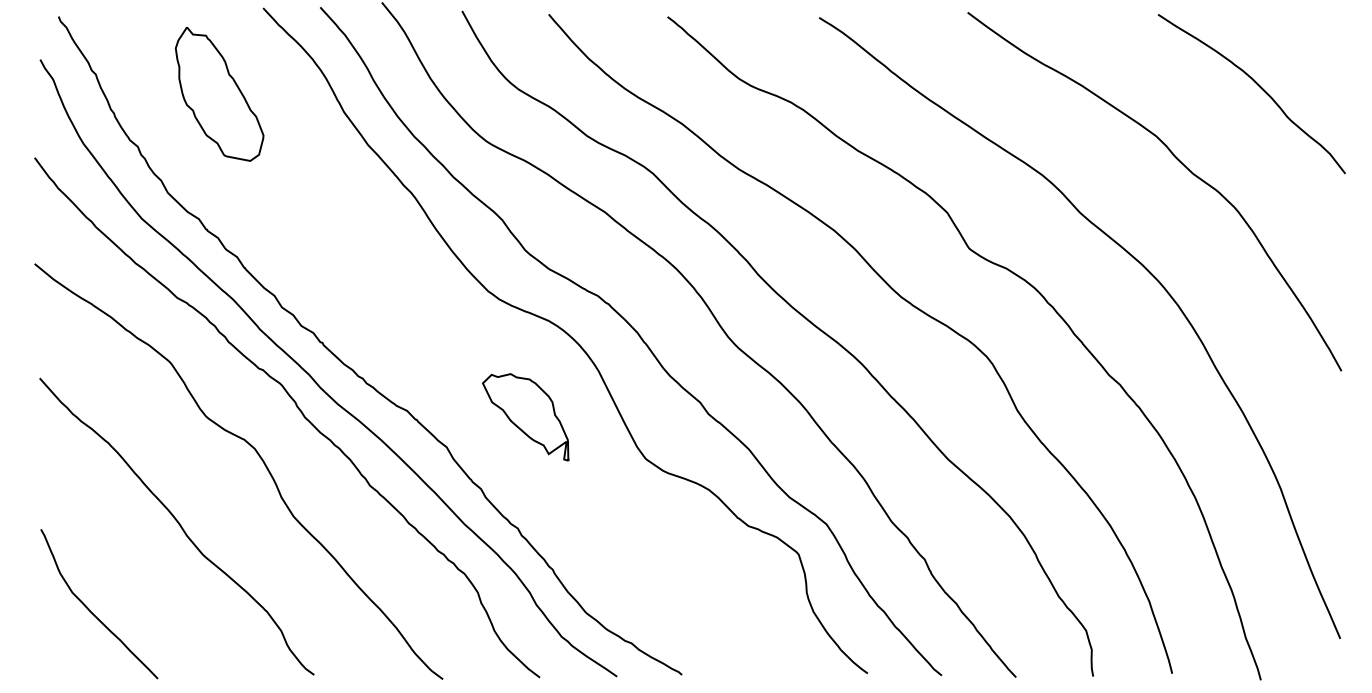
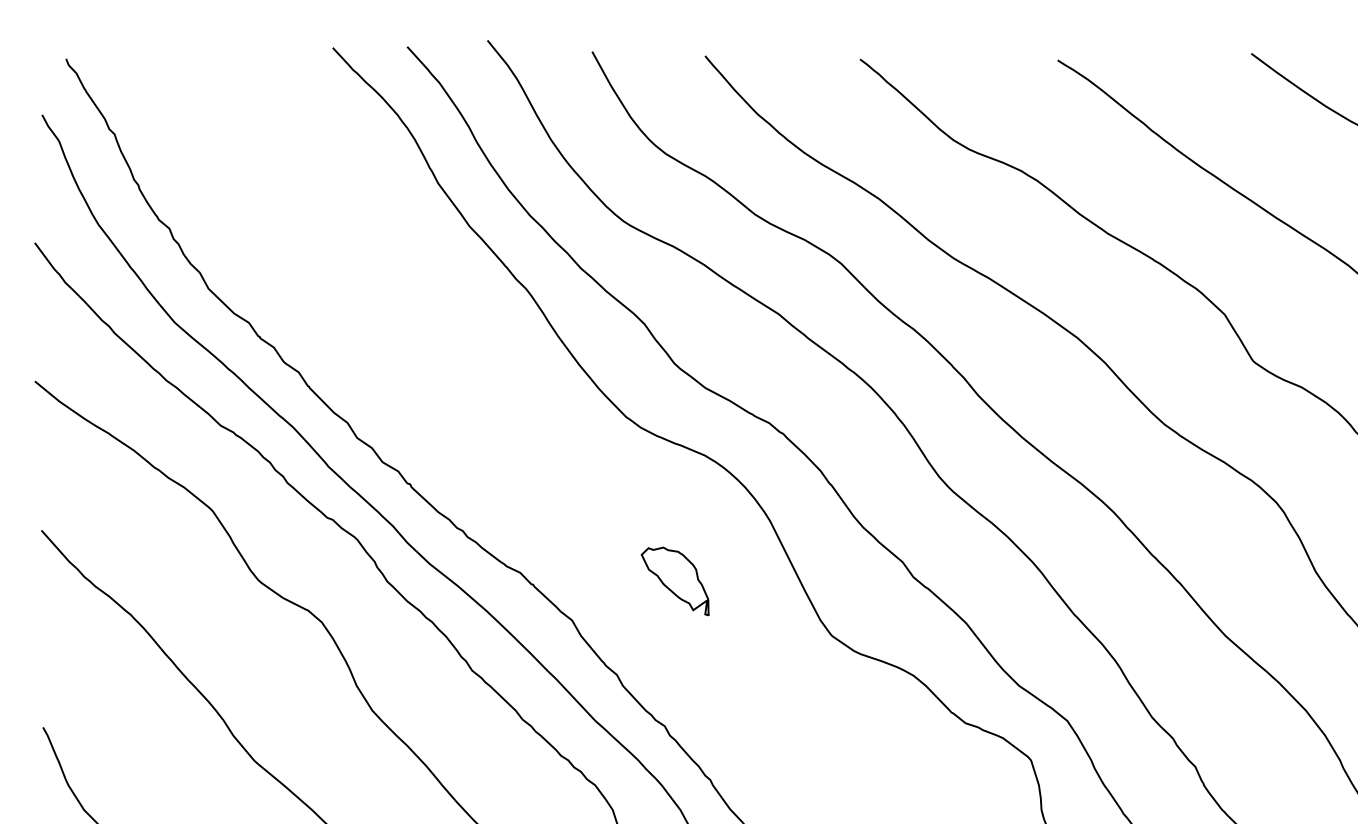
part: (219, 94) -> (275, 160), removed
part: (525, 417) -> (674, 581), size x0.6

